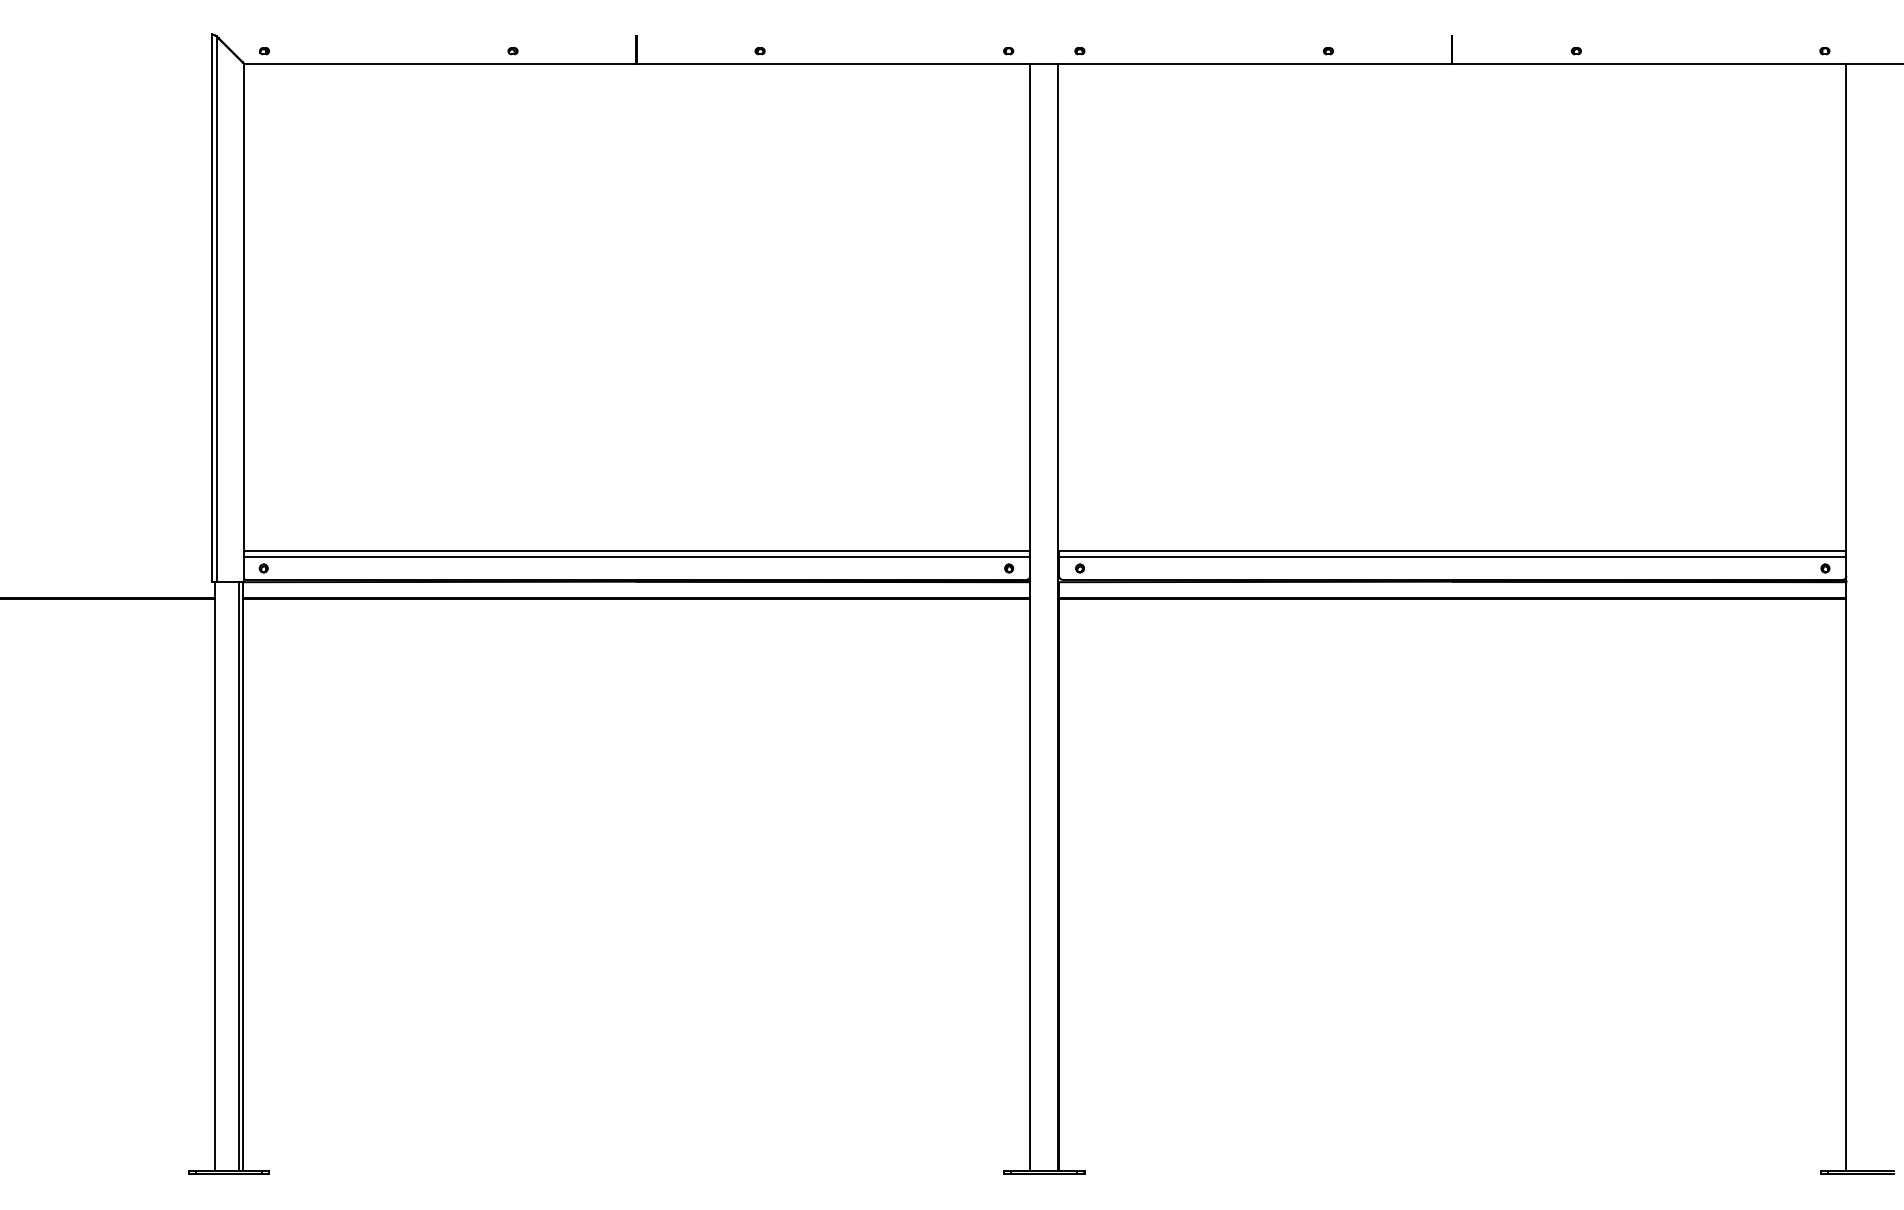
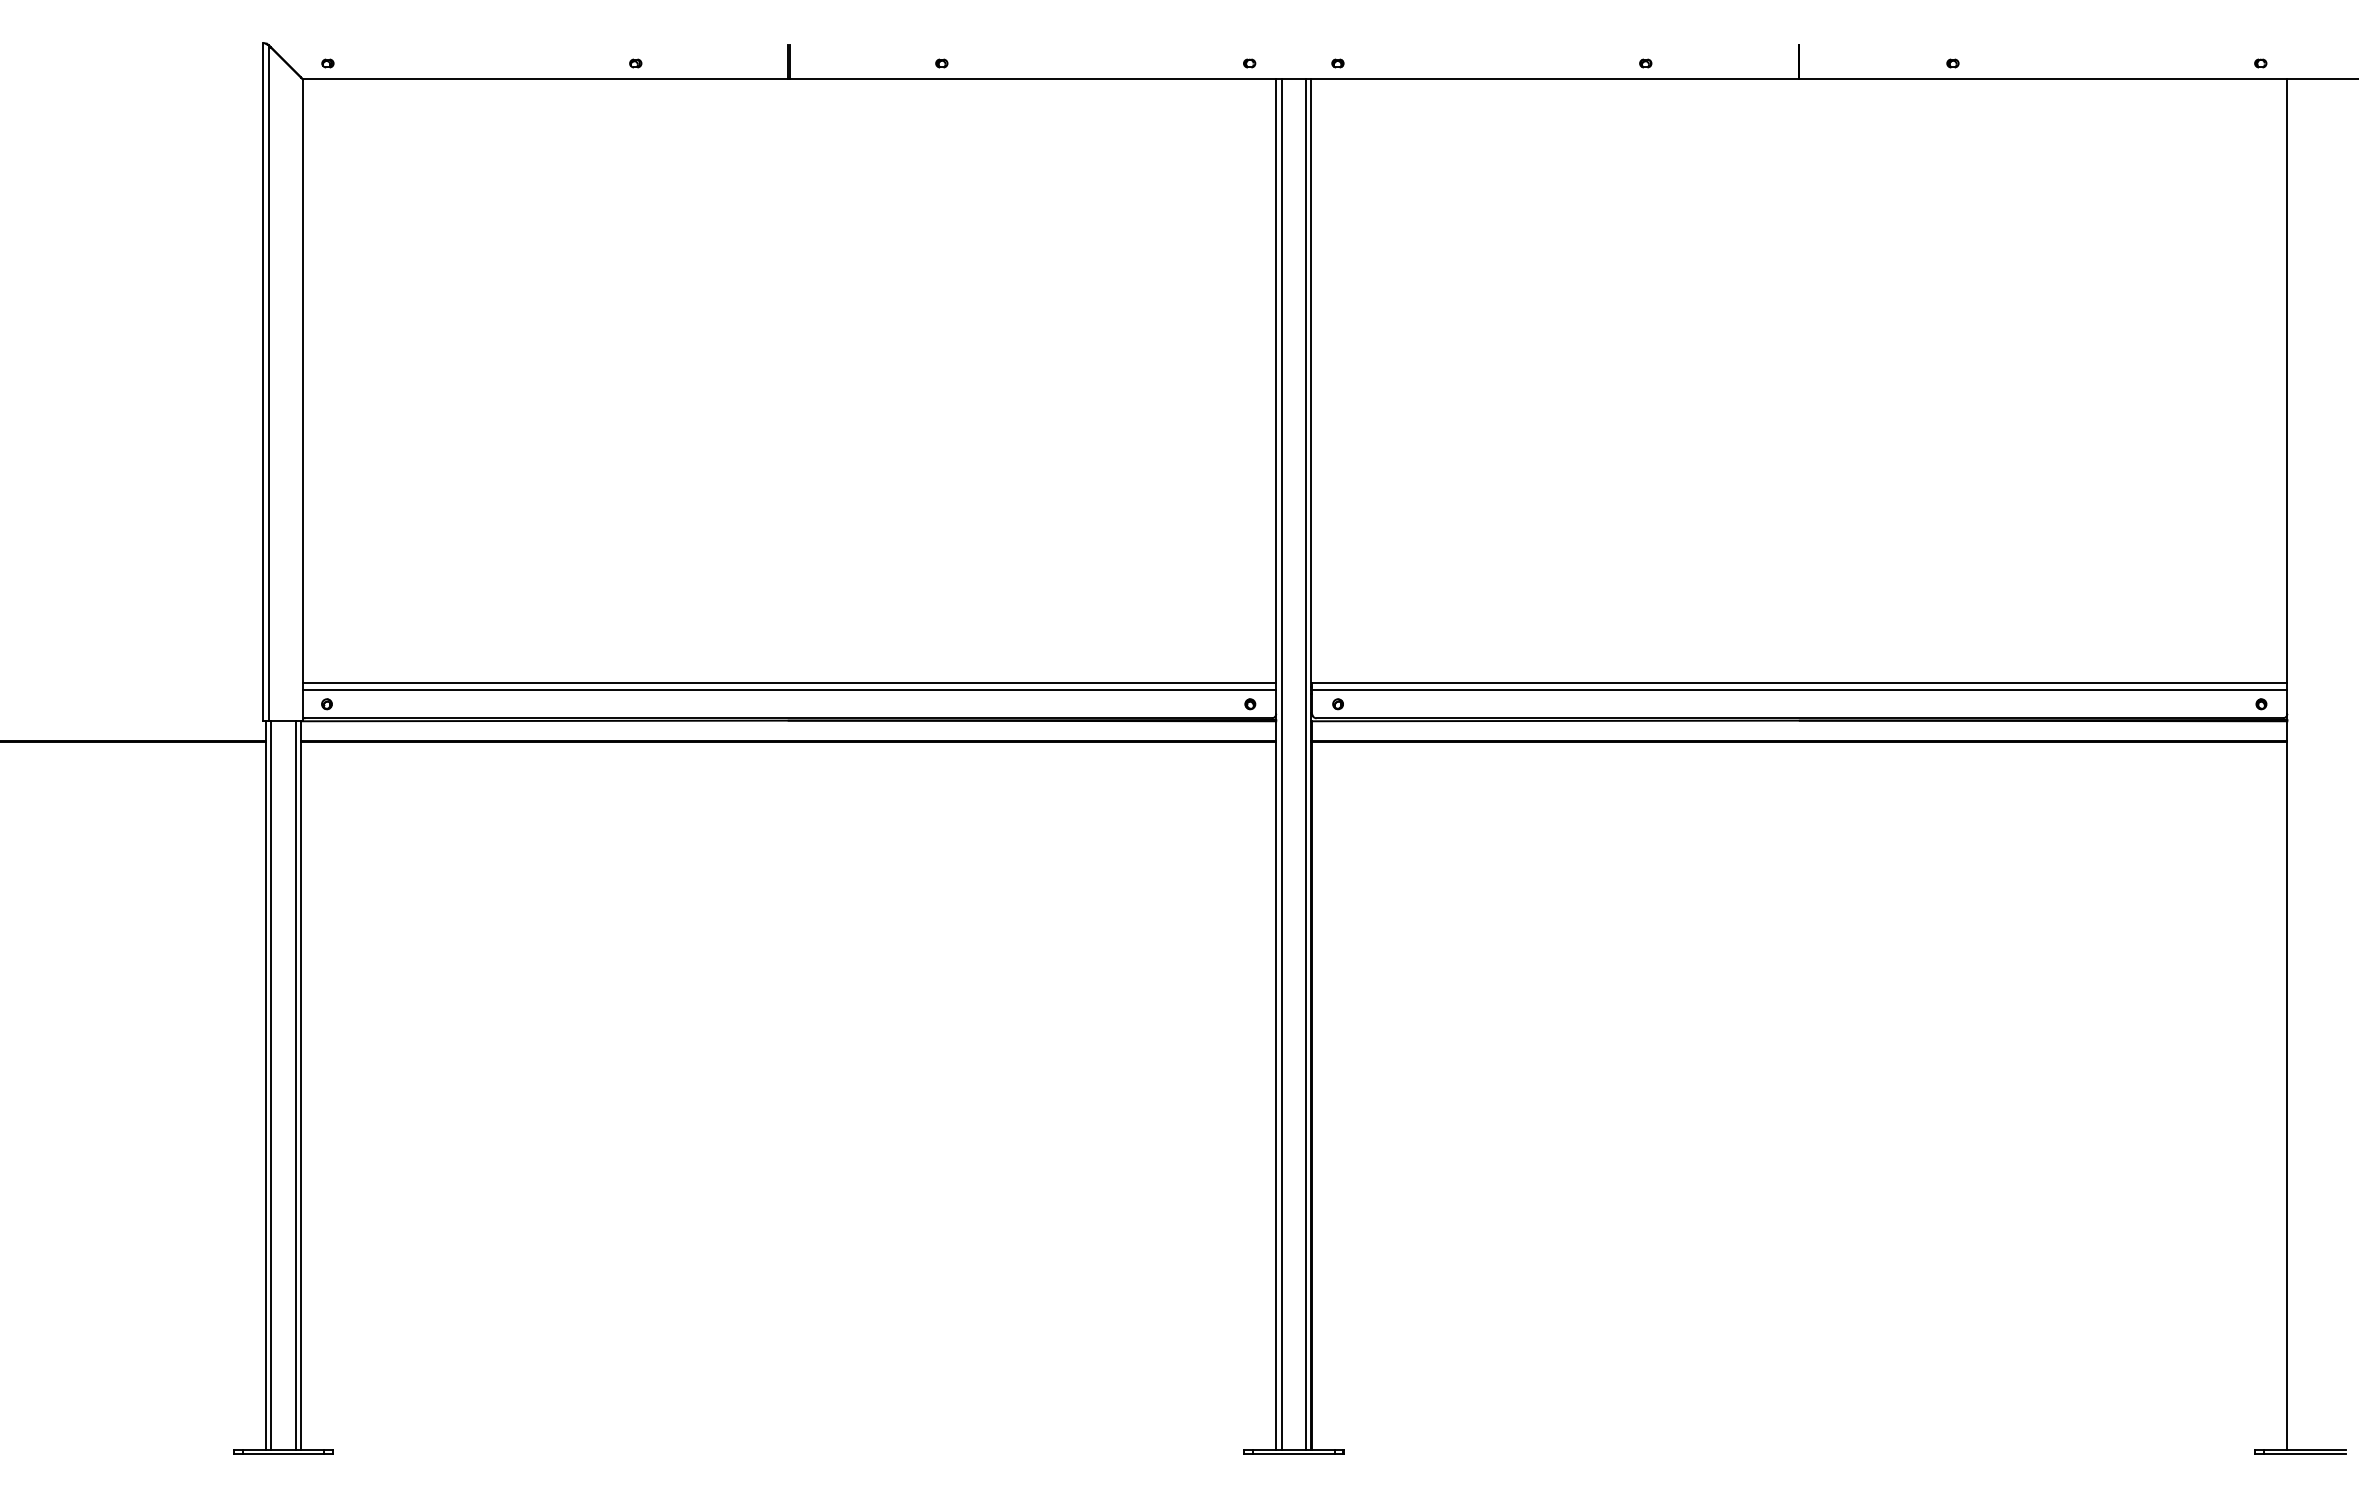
line: (1034, 617) -> (1281, 764), added
line: (1054, 617) -> (1306, 764), added
line: (218, 876) -> (271, 1085), added

